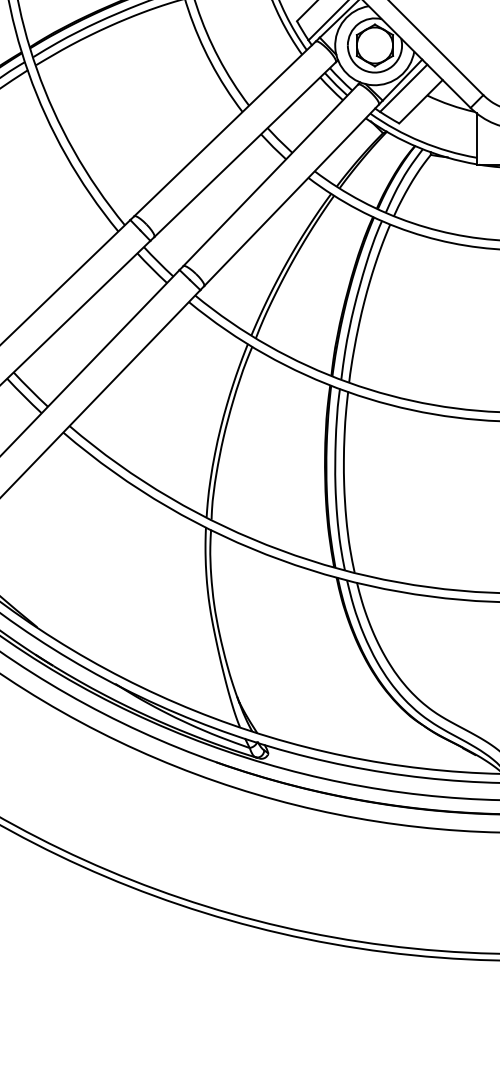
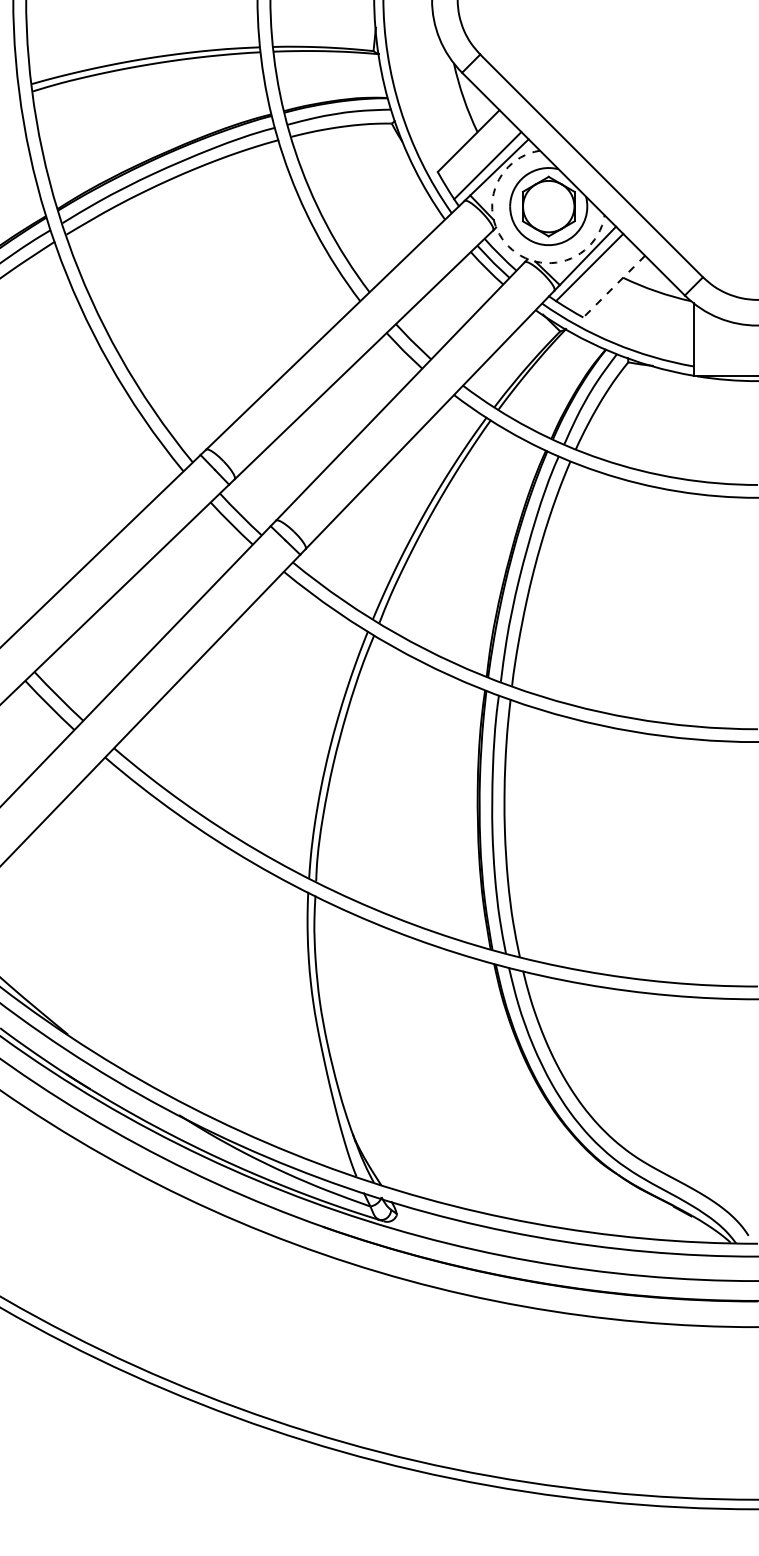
arc: (346, 73) -> (508, 246), solid -> dashed
line: (421, 101) -> (614, 286), solid -> dashed

